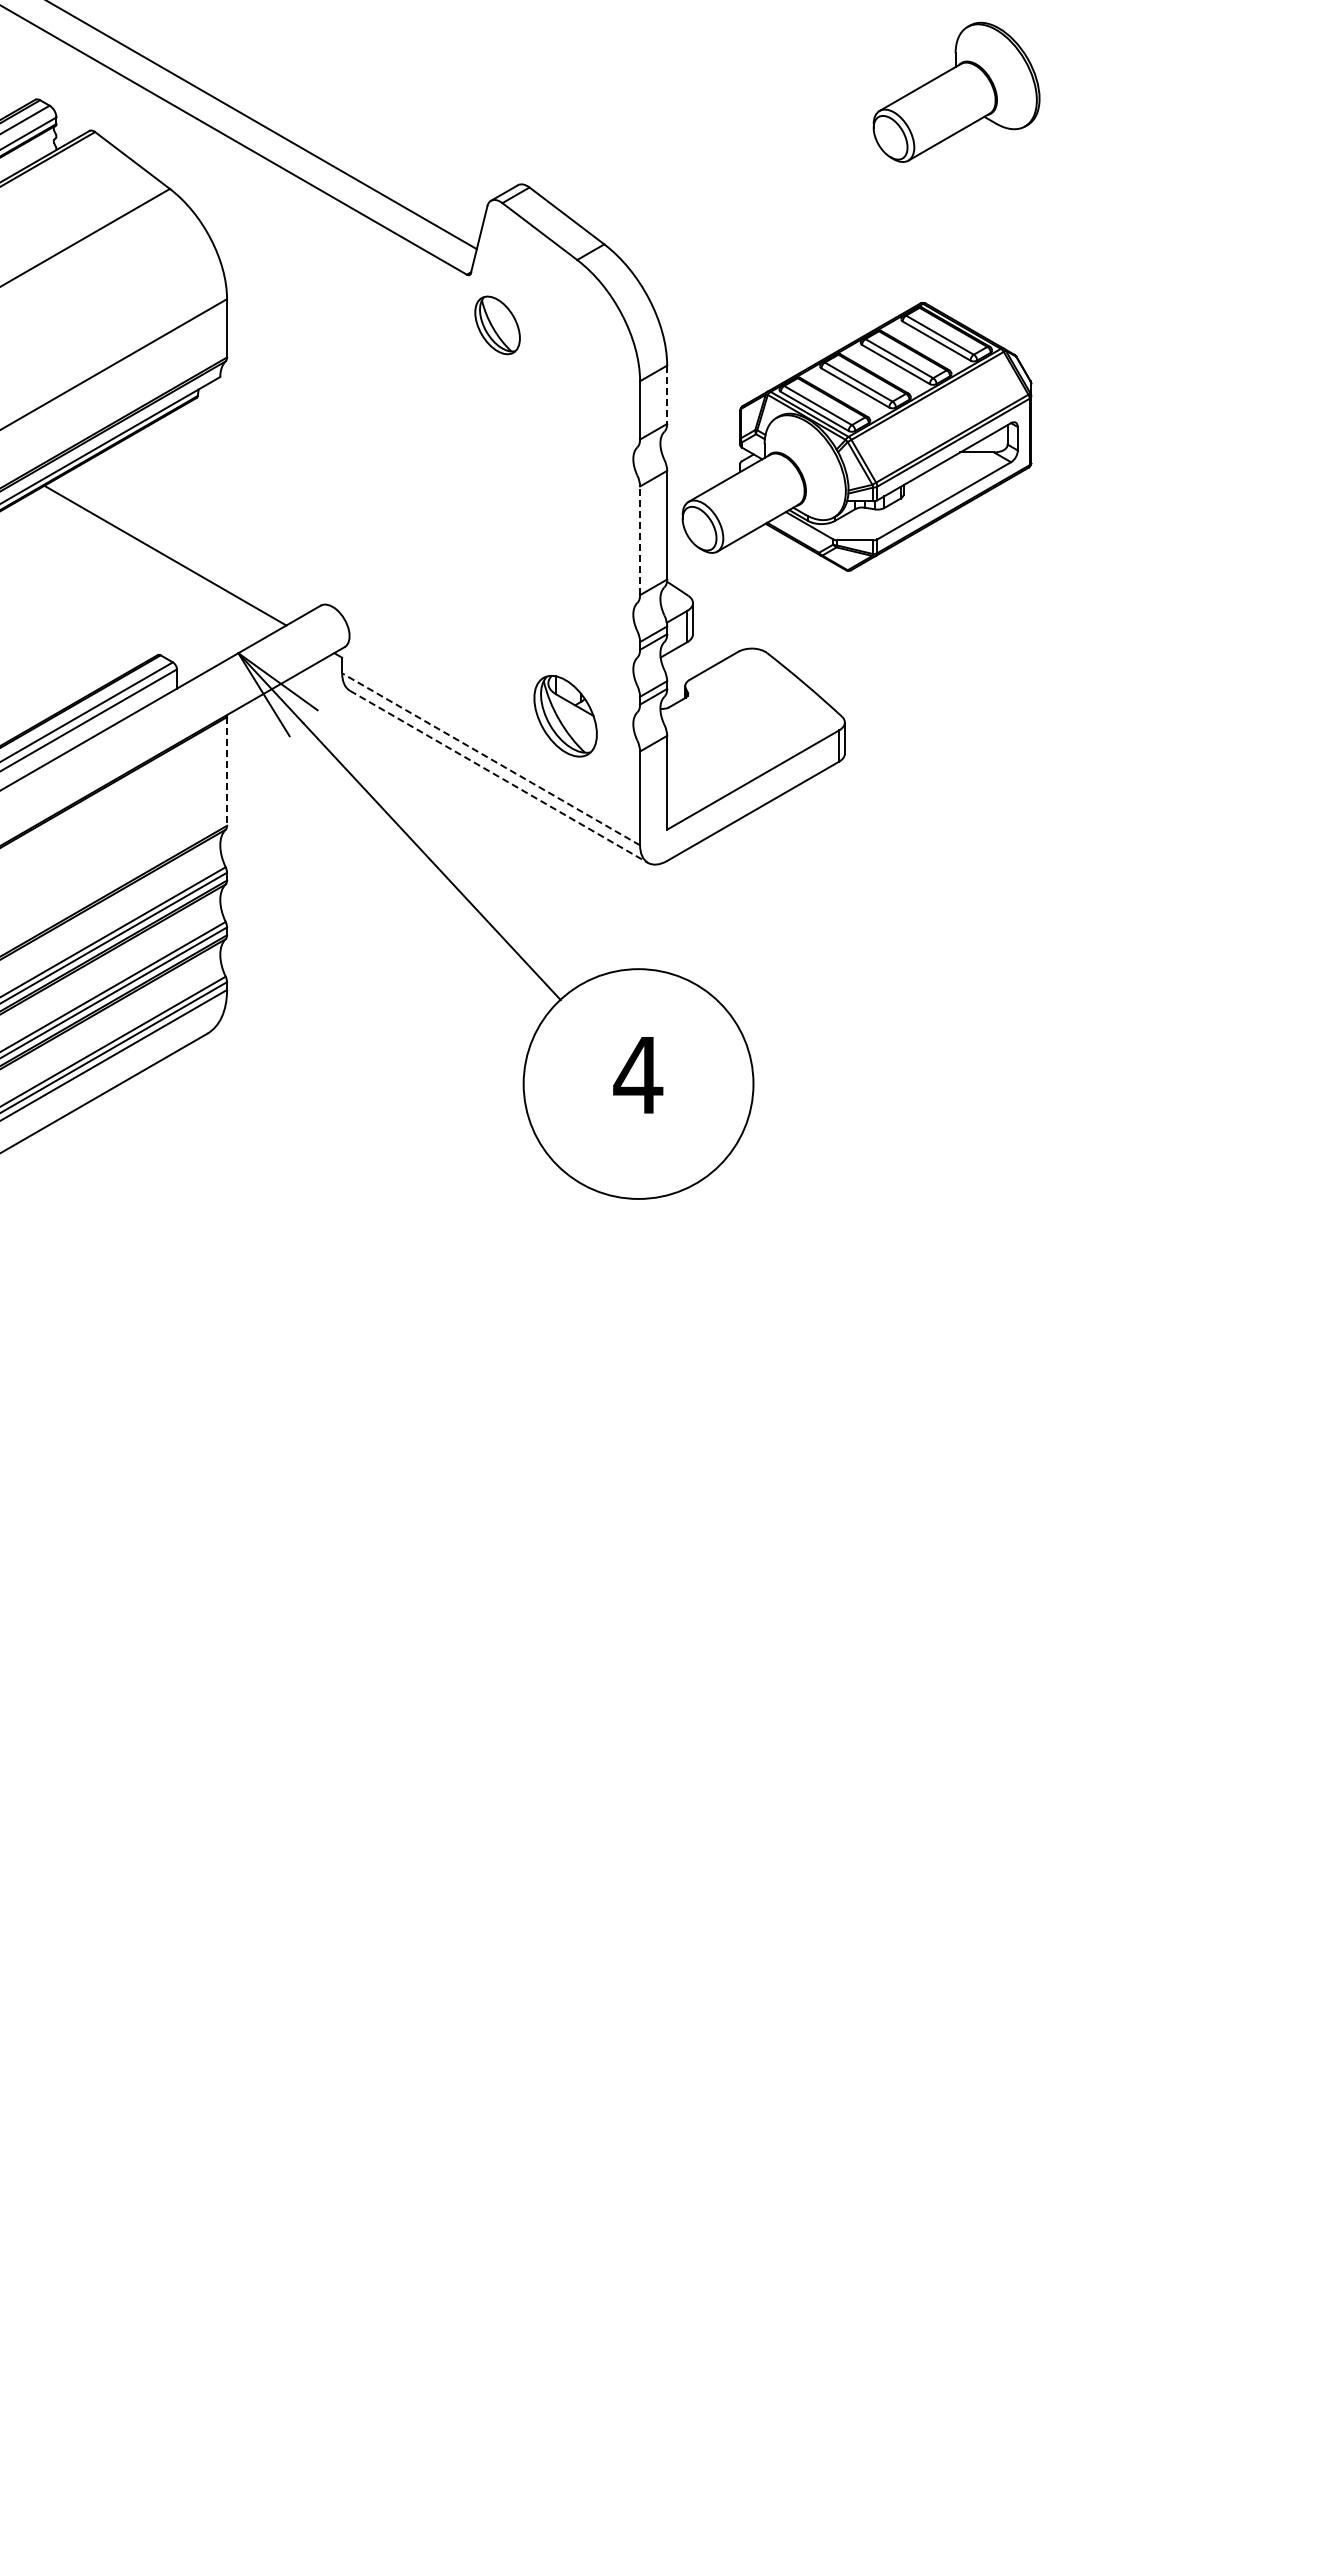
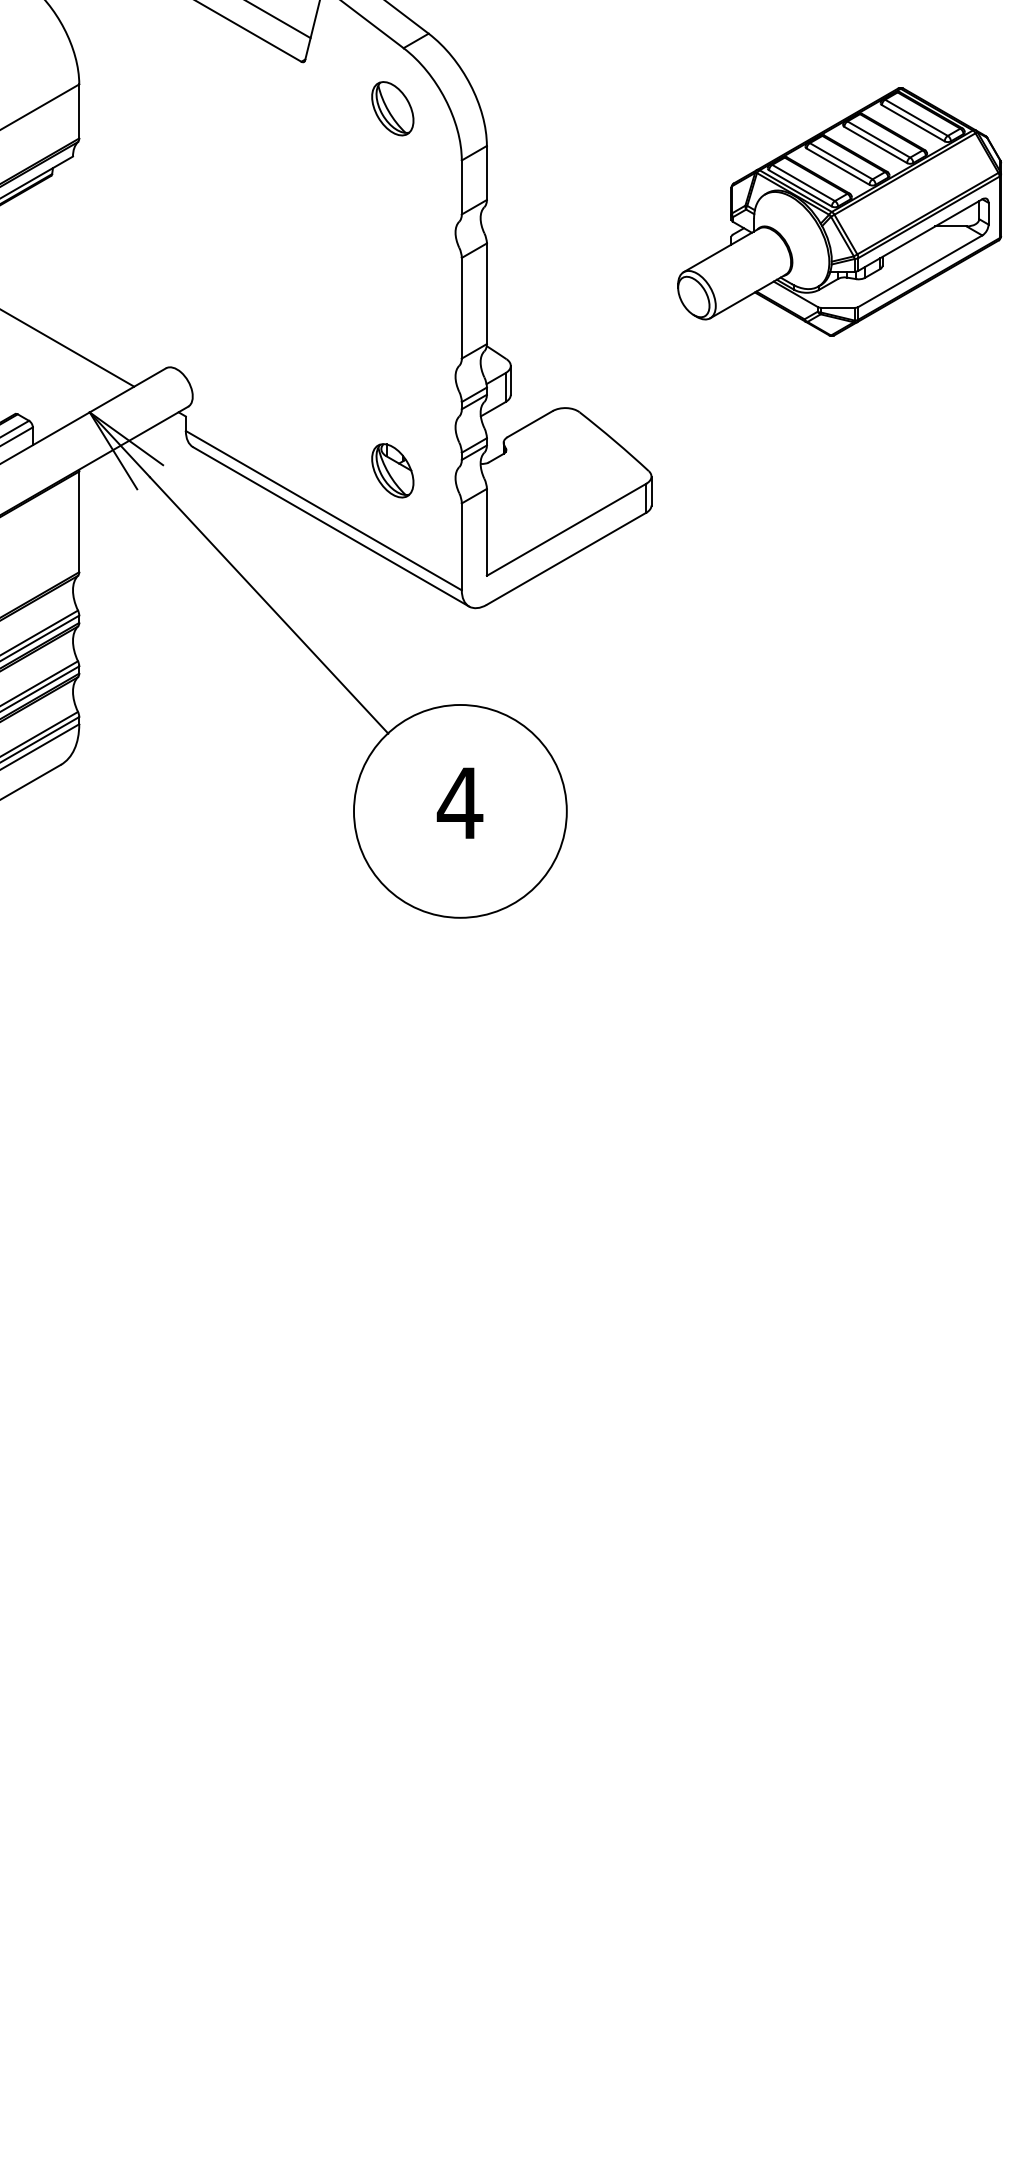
part: (497, 325) -> (392, 108), moved
line: (667, 395) -> (487, 173), dashed -> solid
part: (856, 436) -> (839, 211), moved
line: (640, 540) -> (462, 307), dashed -> solid
part: (565, 716) -> (392, 470), size x0.71
line: (490, 759) -> (323, 510), dashed -> solid
line: (227, 771) -> (79, 521), dashed -> solid
line: (499, 777) -> (331, 527), dashed -> solid

